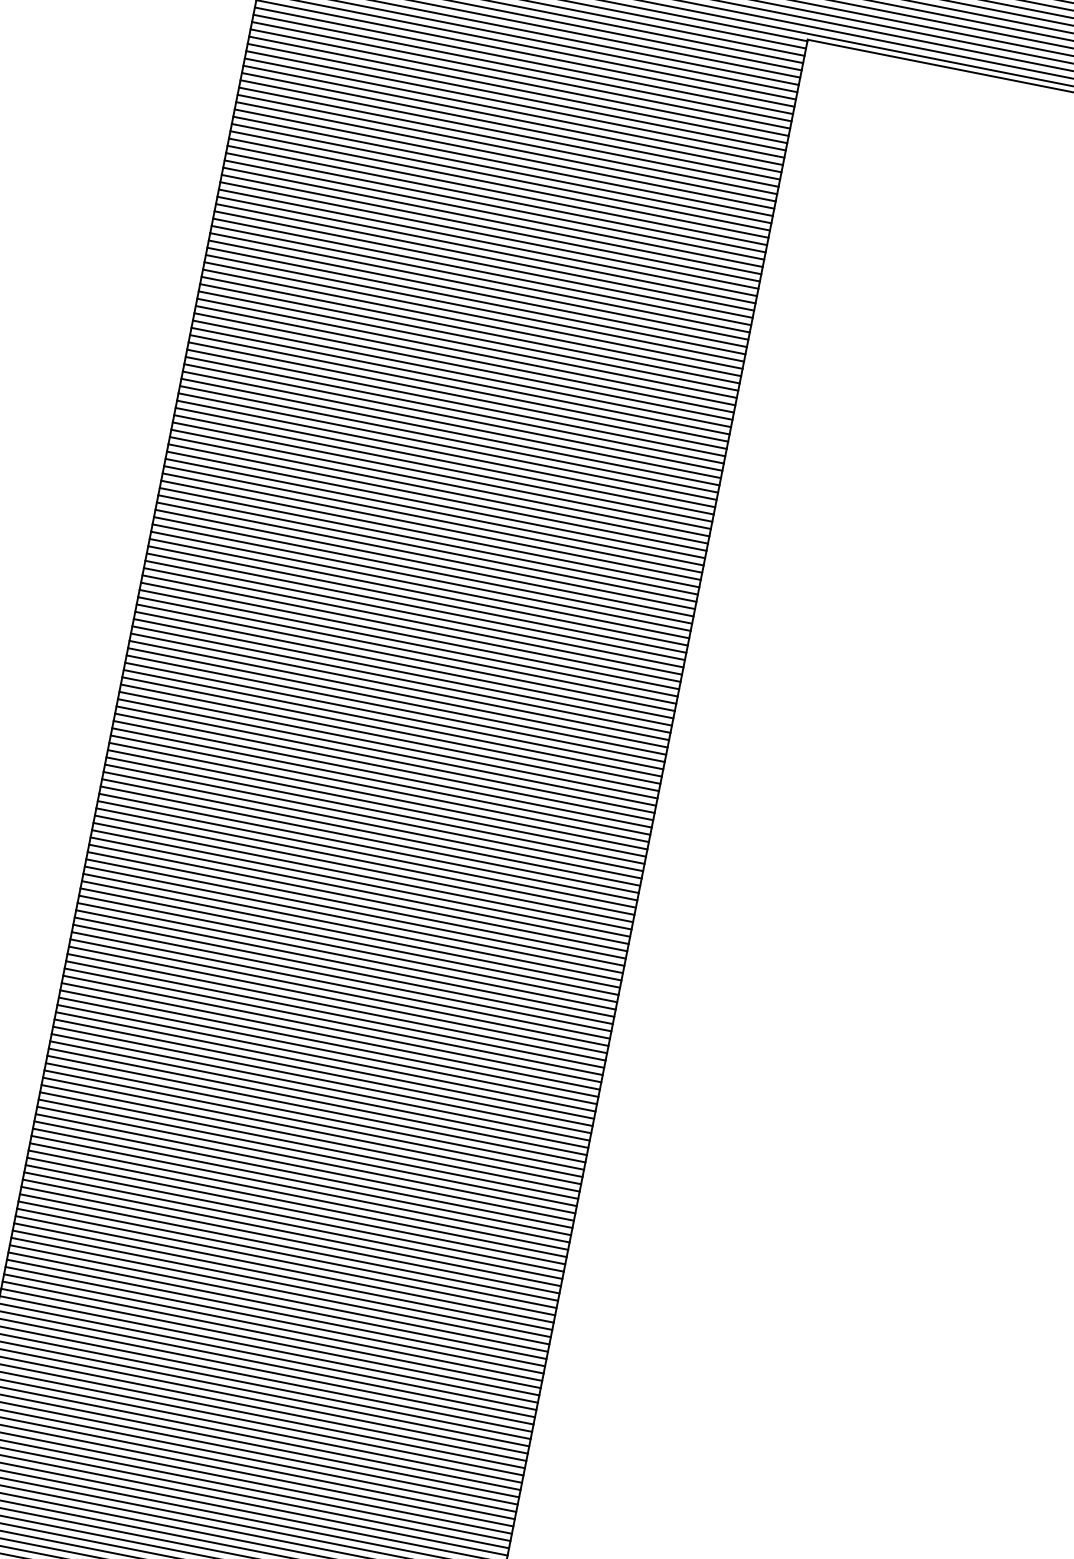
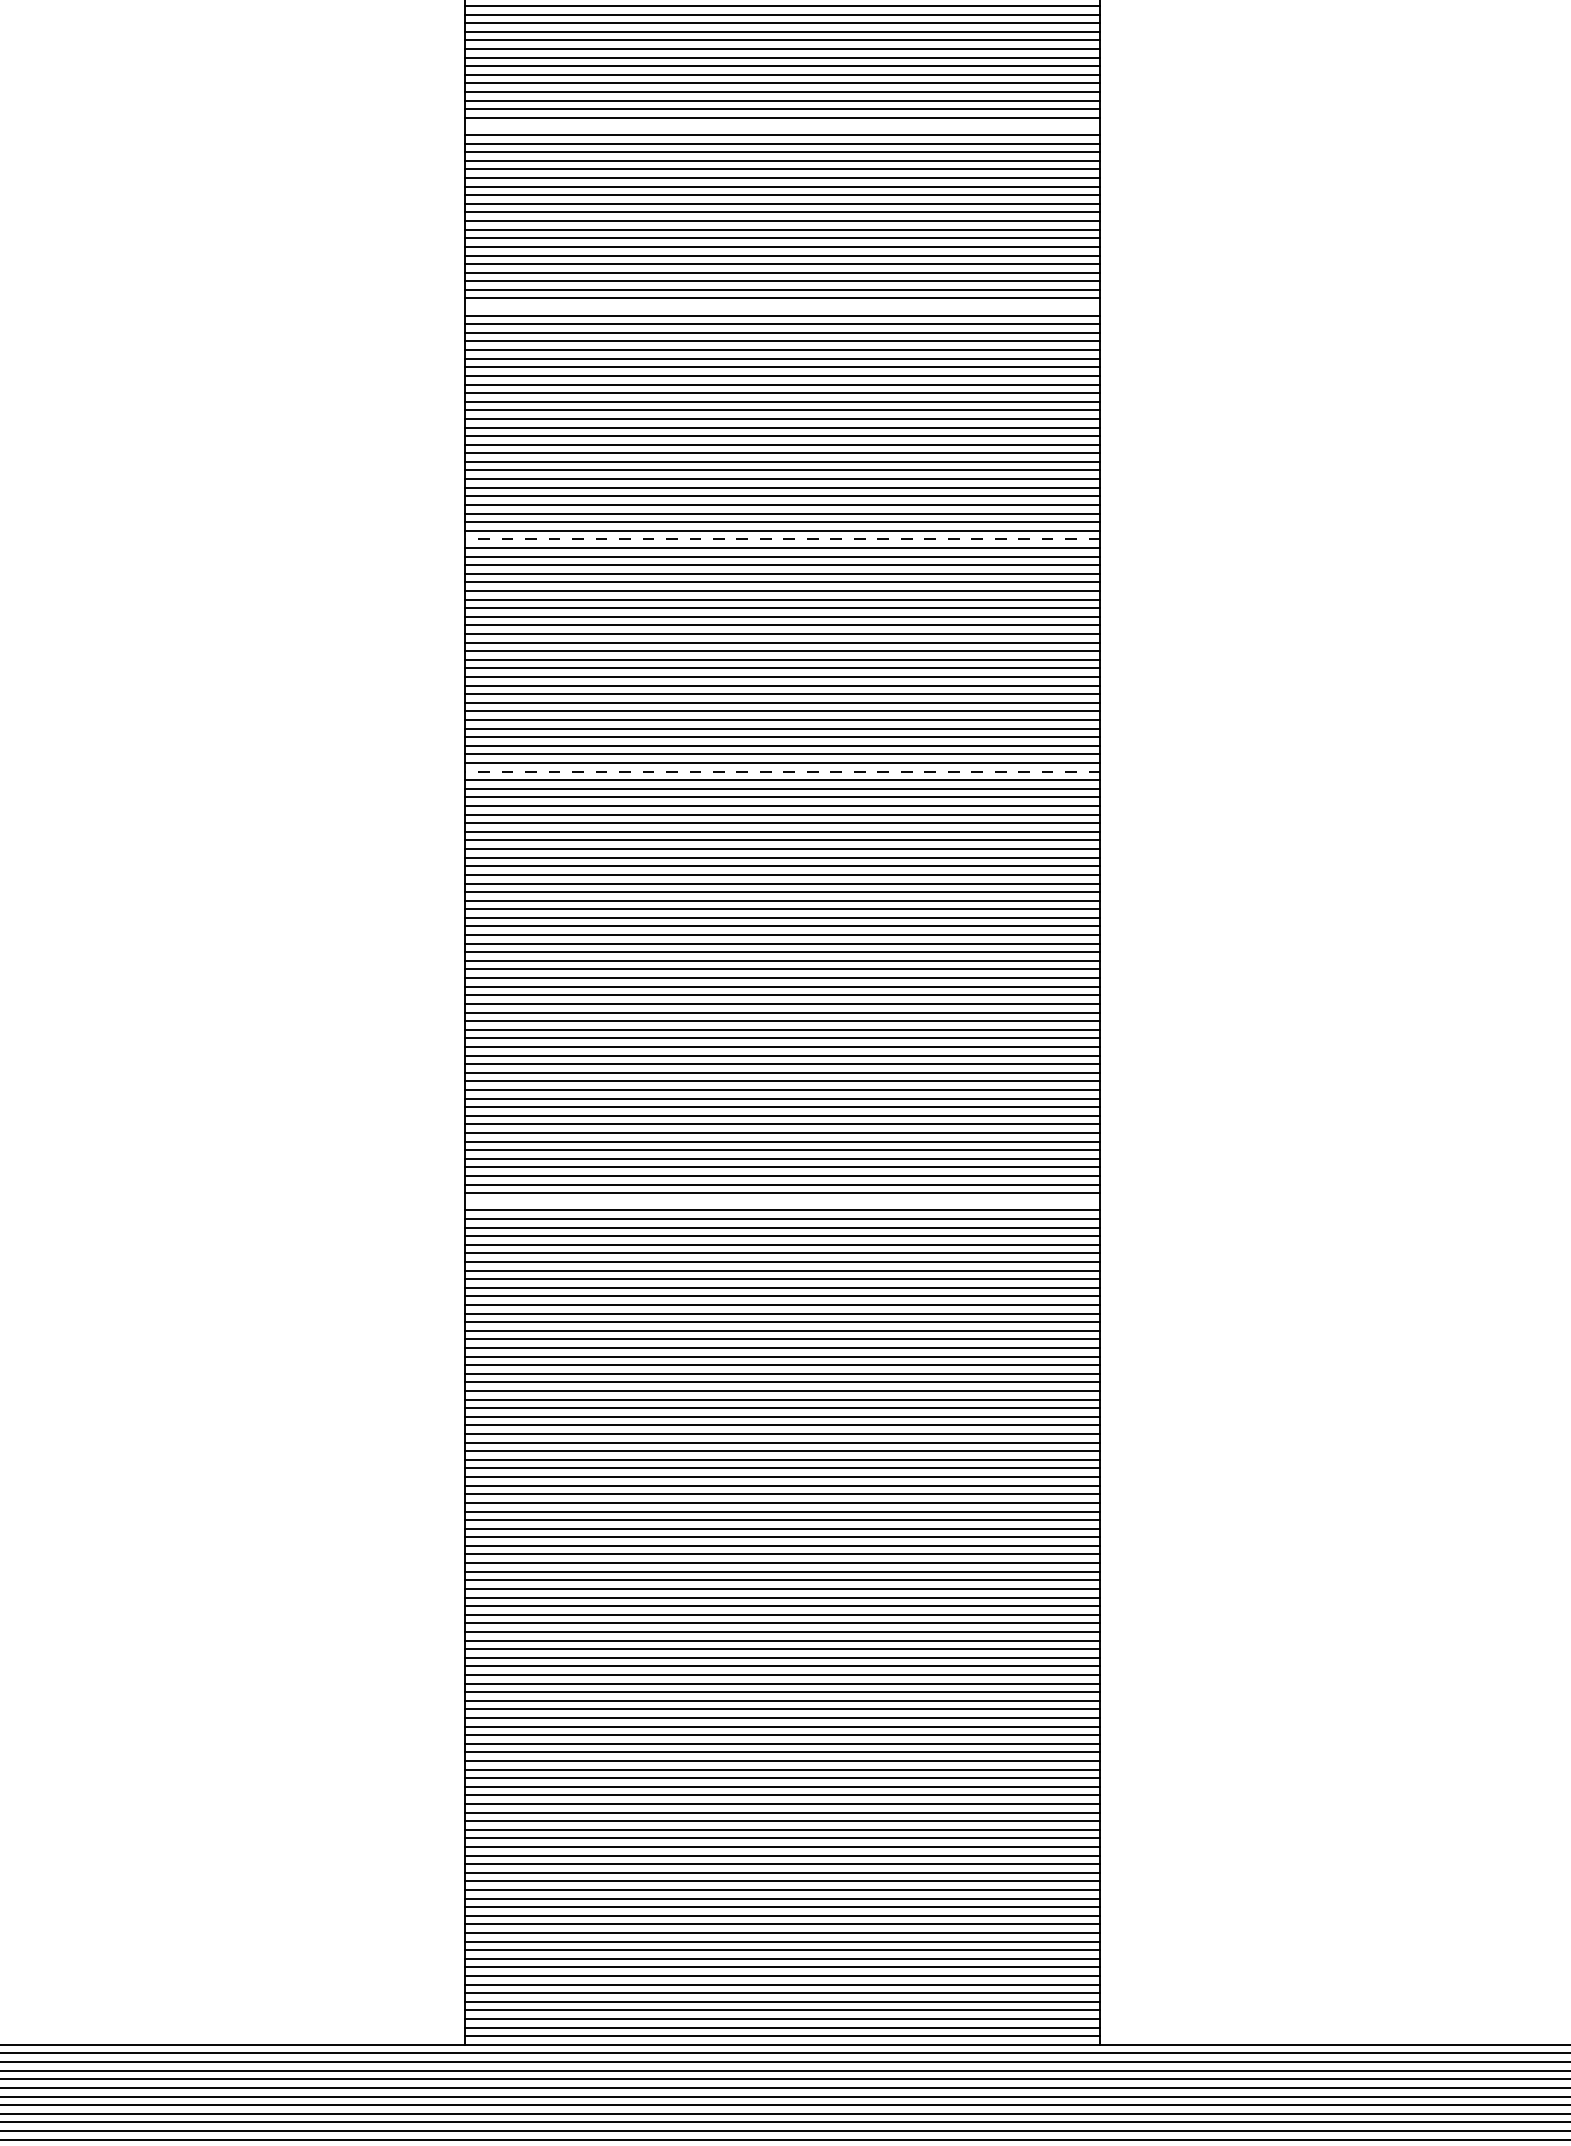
line: (499, 184) -> (782, 126), removed
line: (469, 337) -> (782, 307), removed
line: (430, 534) -> (782, 539), solid -> dashed
line: (391, 730) -> (782, 771), solid -> dashed
line: (319, 1094) -> (782, 1201), removed

